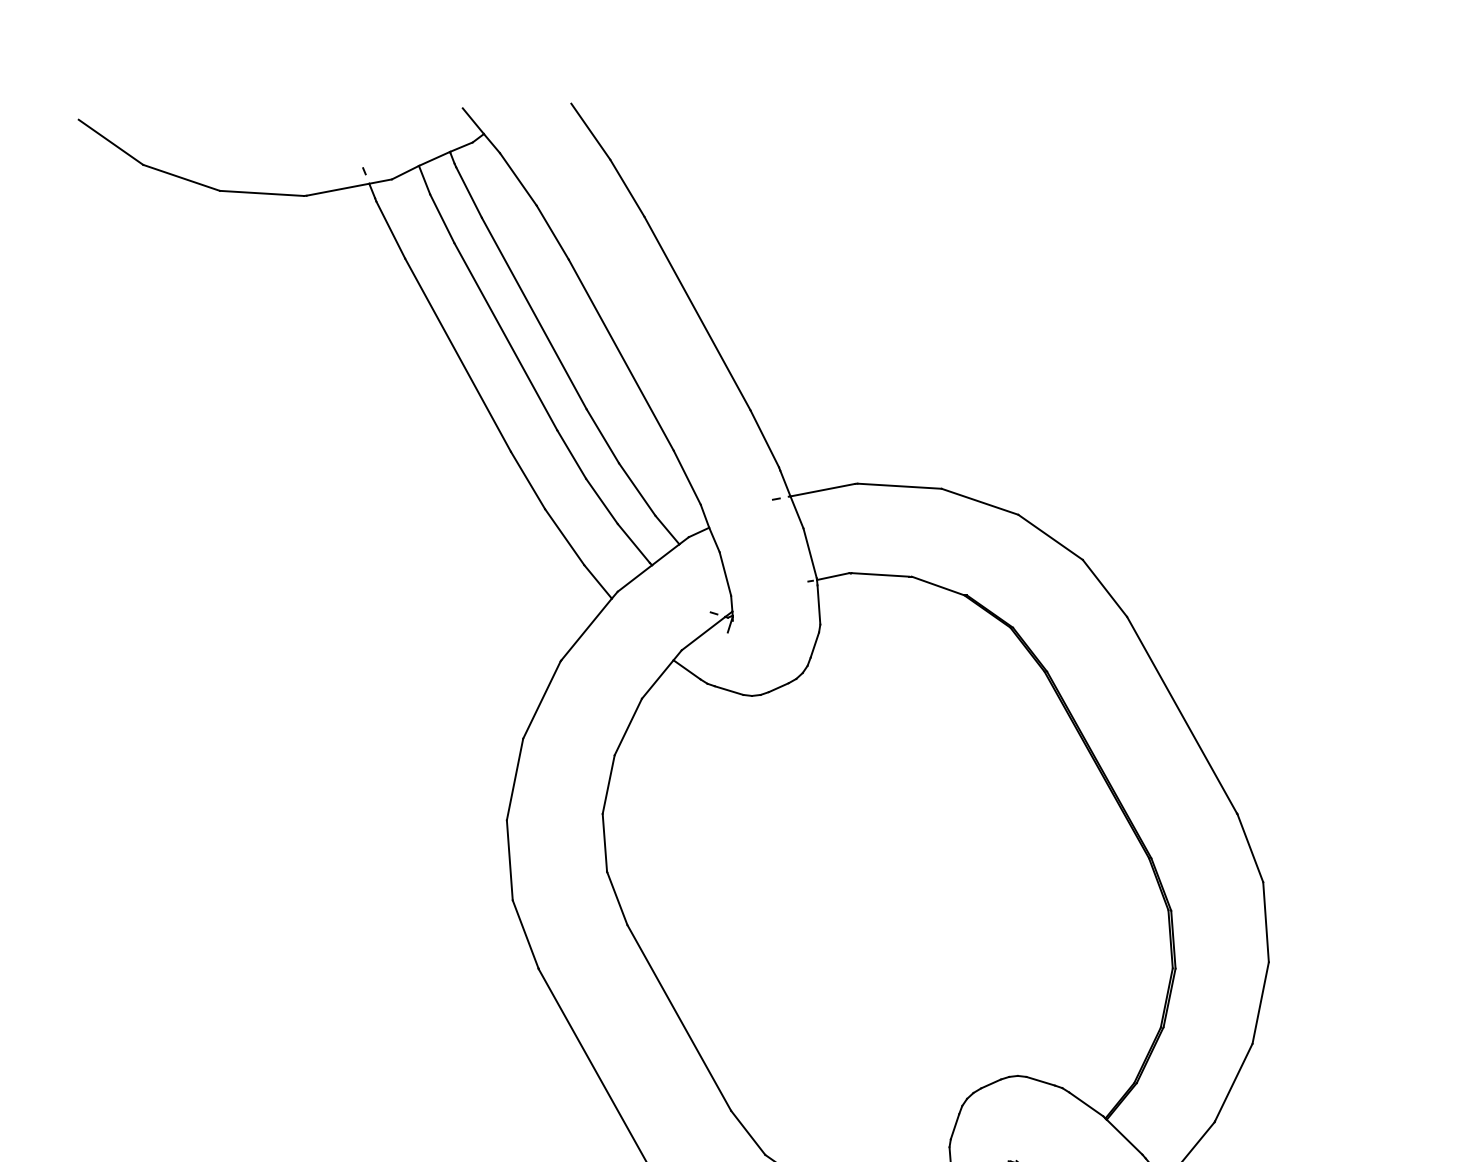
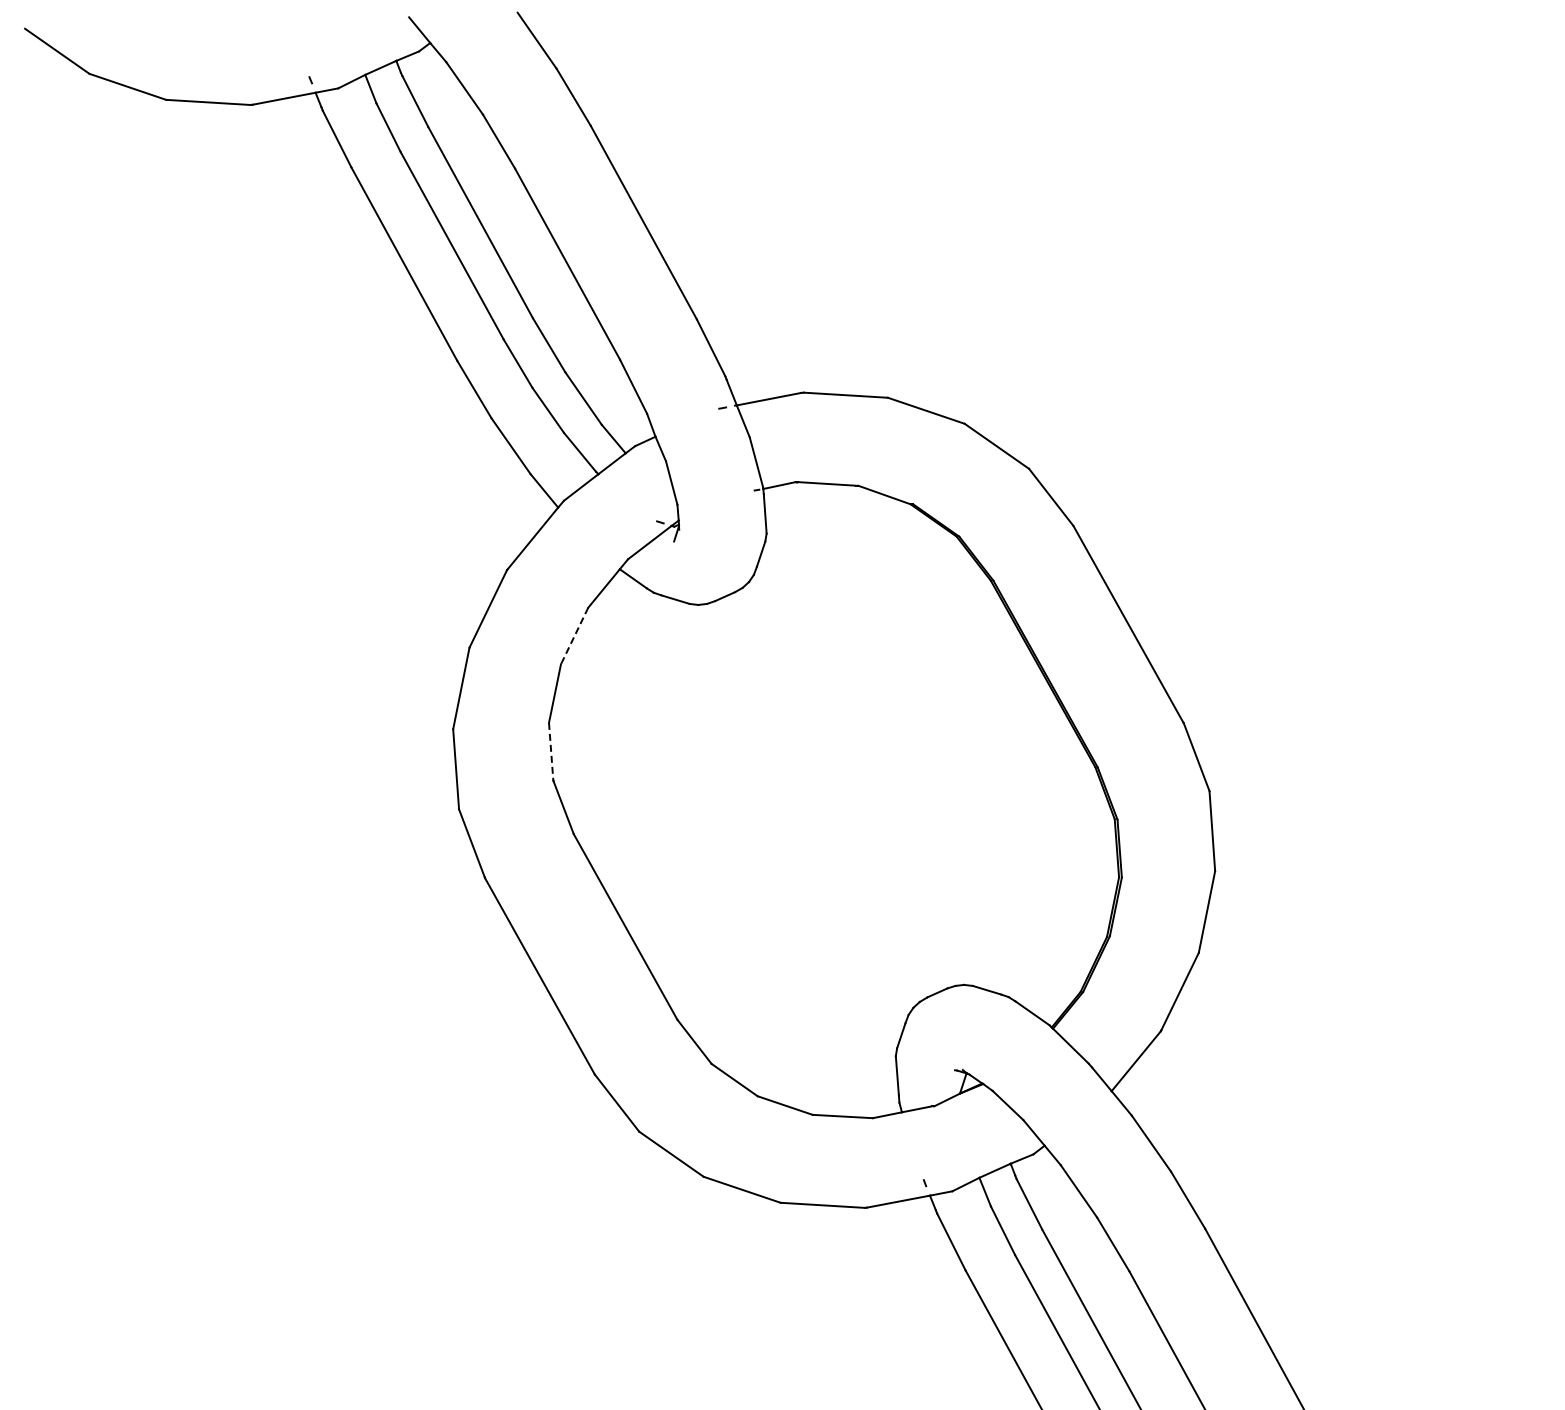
line: (628, 727) -> (574, 636), solid -> dashed
line: (605, 842) -> (551, 751), solid -> dashed

